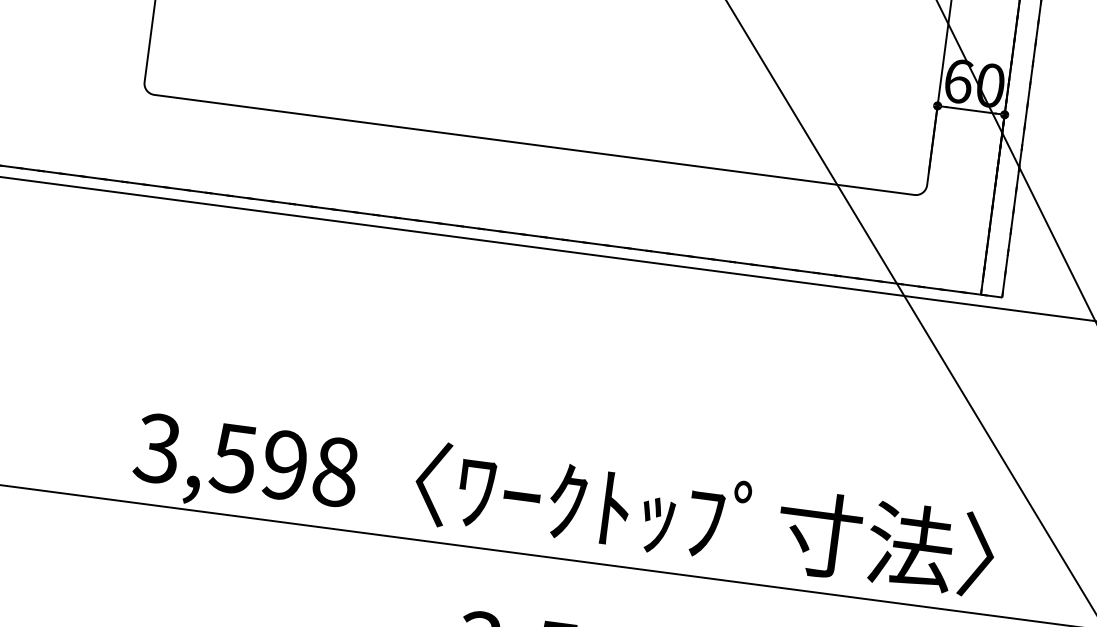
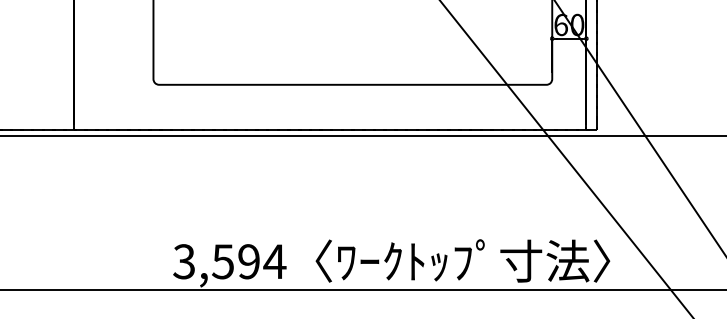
text: (334, 471) -> (274, 261), 3,598 -> 3,594

